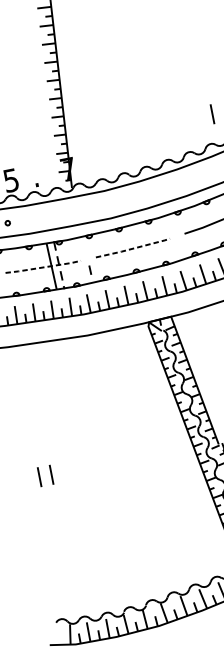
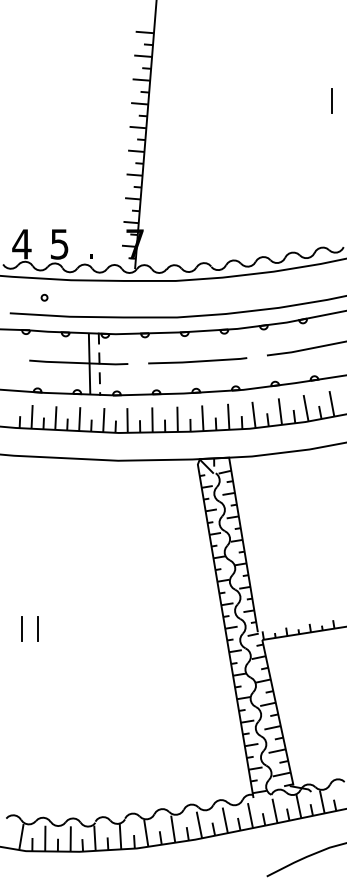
line: (211, 113) -> (331, 100), moved
line: (133, 248) -> (198, 361), dashed -> solid
line: (43, 267) -> (78, 363), dashed -> solid
line: (90, 270) -> (137, 378), removed

